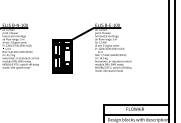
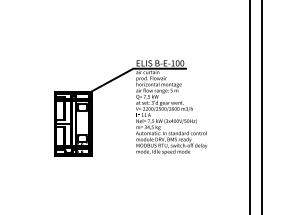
part: (91, 48) -> (129, 108), moved

